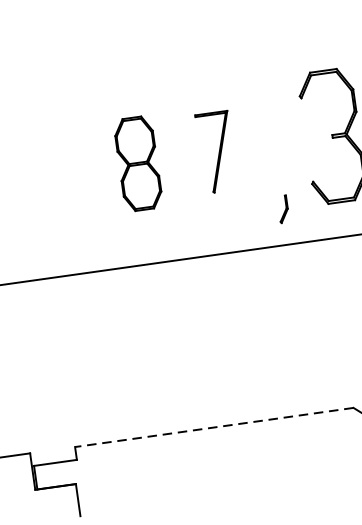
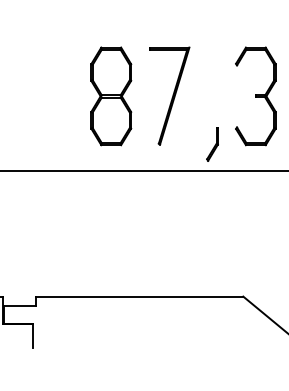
part: (216, 151) -> (169, 95), size x1.67
part: (138, 163) -> (111, 96), size x1.43
part: (283, 209) -> (212, 144), size x1.67
line: (214, 427) -> (139, 296), dashed -> solid

